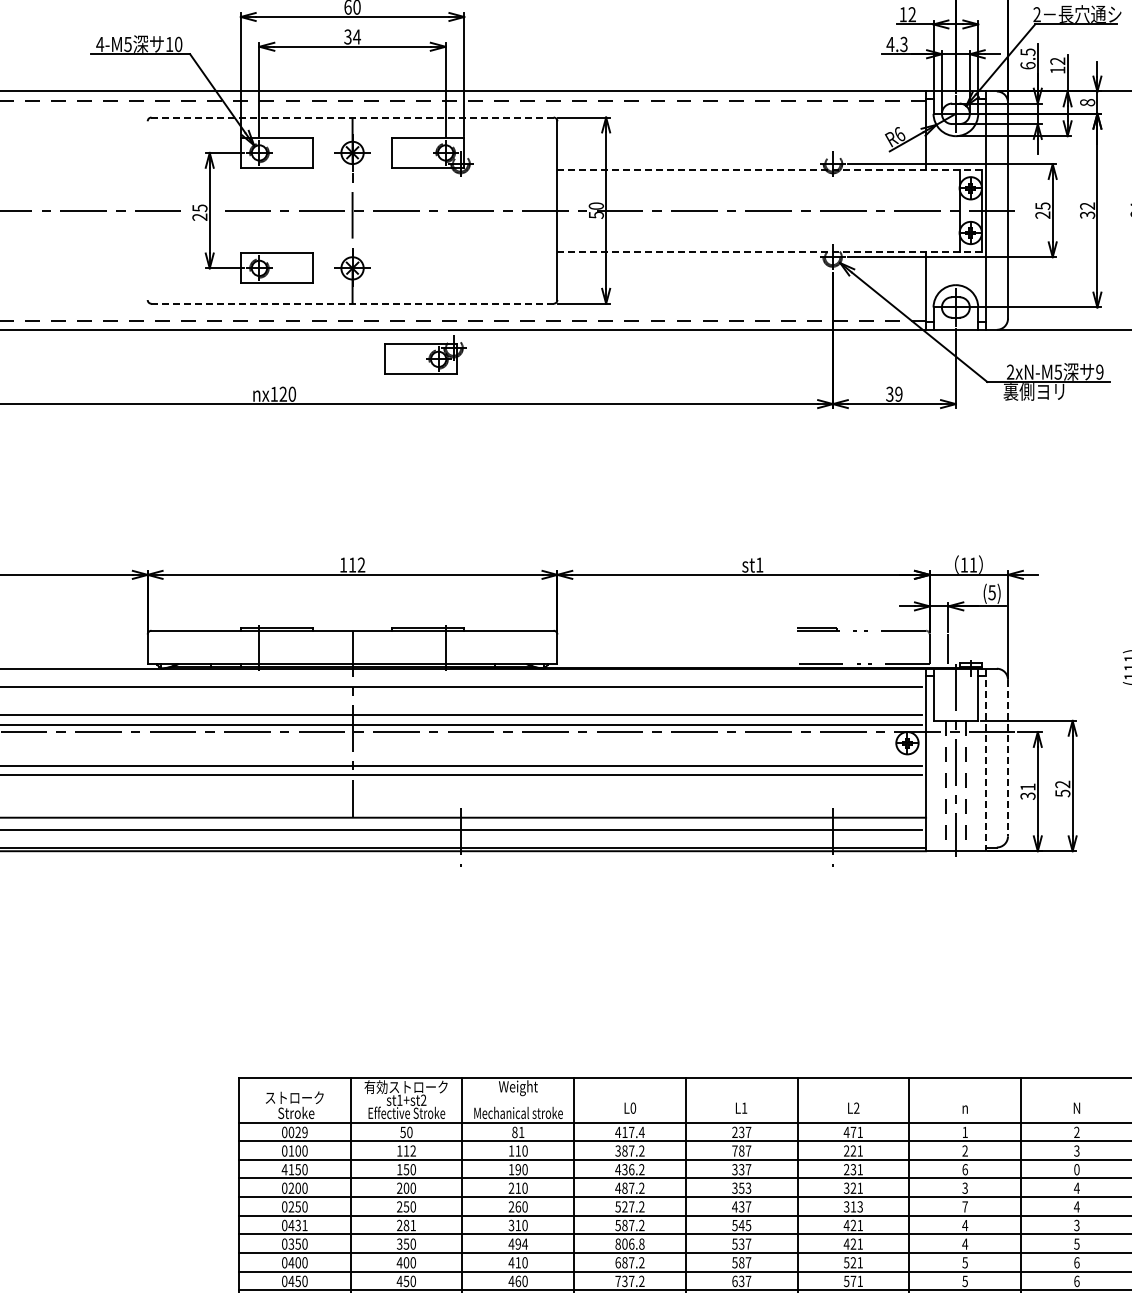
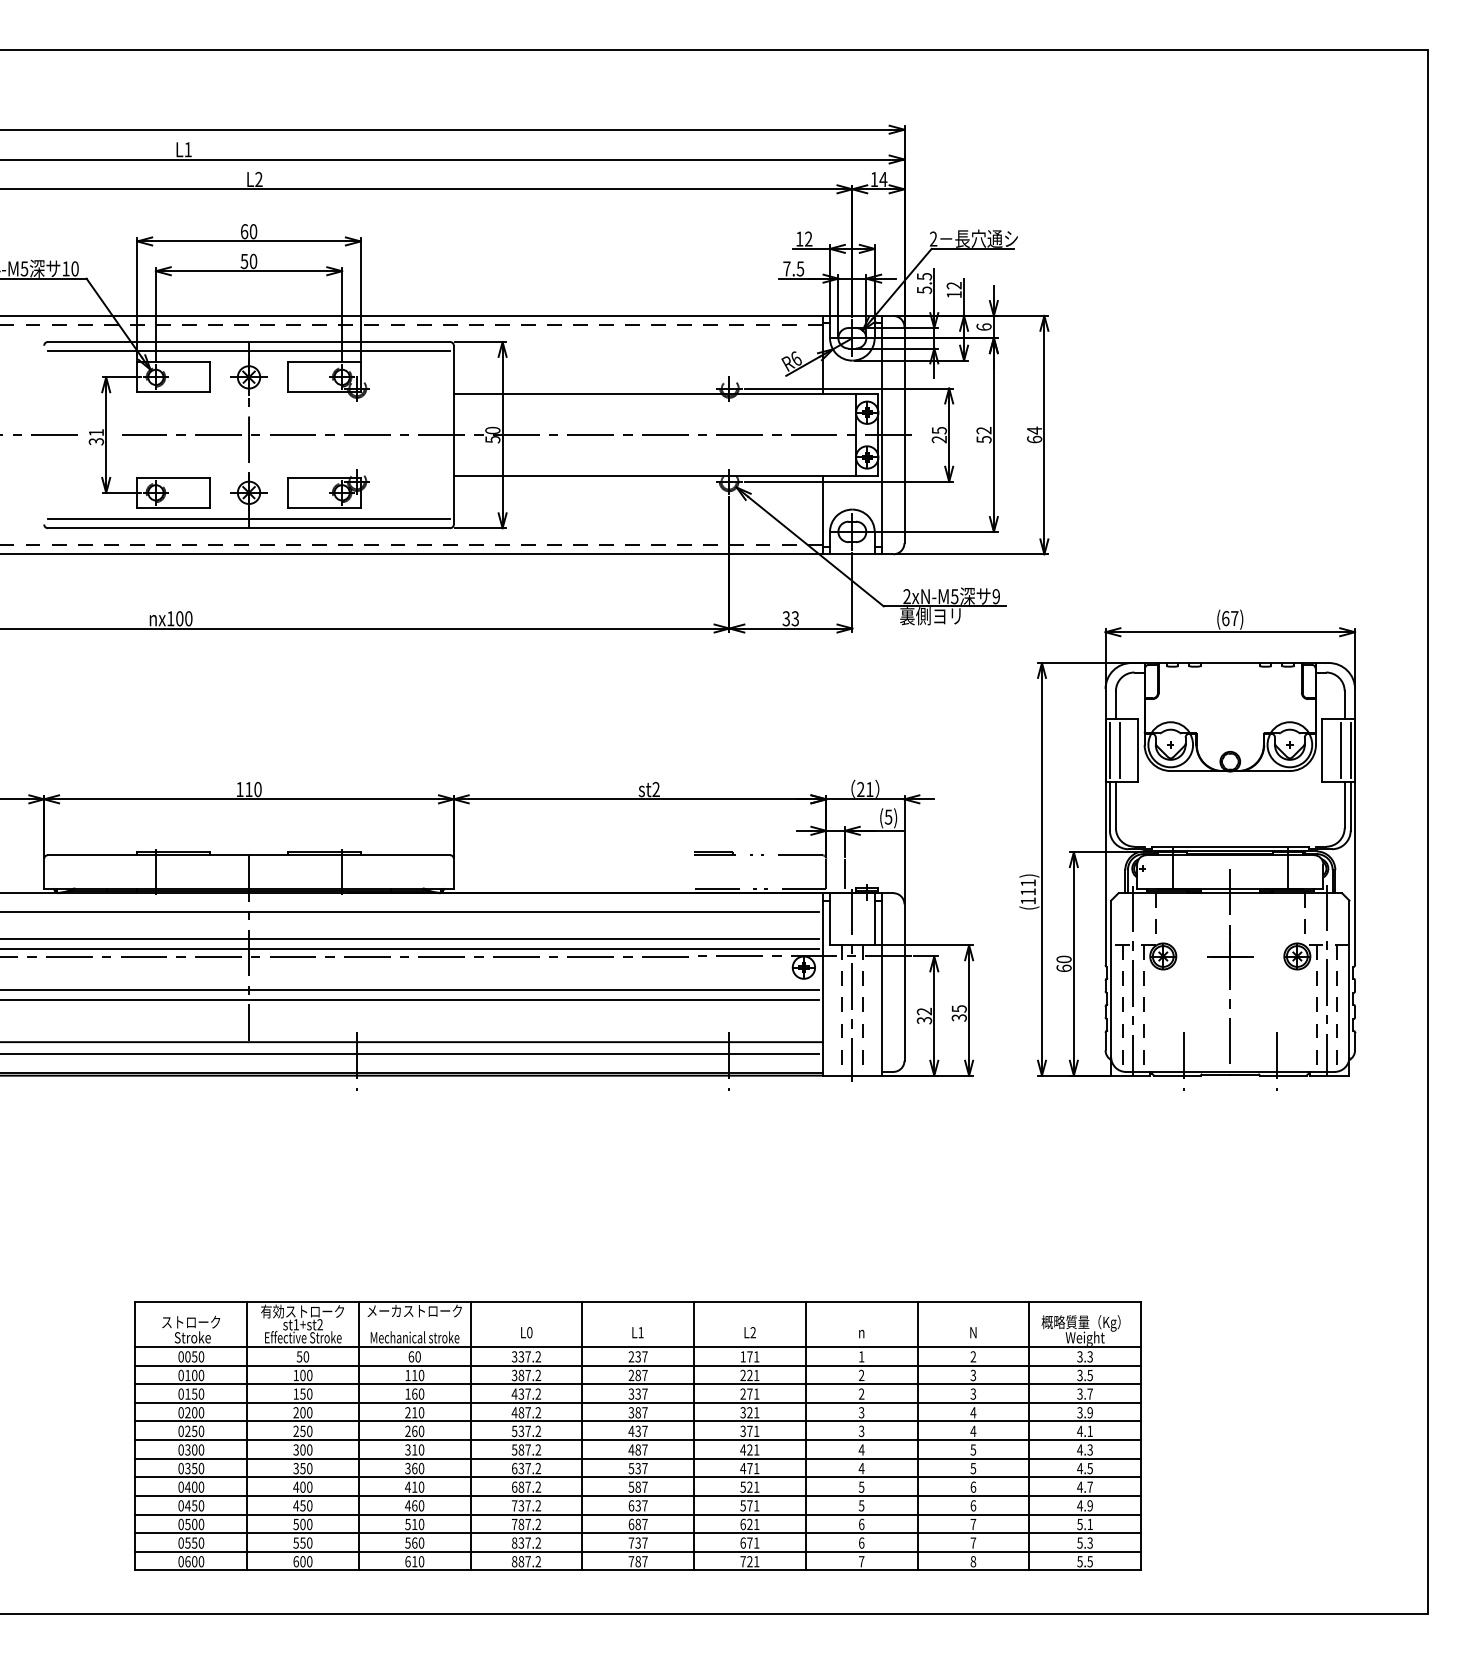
text: (353, 37) -> (249, 261), 34 -> 50
text: (897, 44) -> (793, 268), 4.3 -> 7.5
text: (1028, 65) -> (924, 289), 6.5 -> 5.5
text: (1087, 102) -> (983, 326), 8 -> 6
line: (353, 118) -> (249, 342), dashed -> solid
line: (352, 127) -> (248, 351), added
line: (770, 170) -> (666, 394), dashed -> solid
text: (200, 213) -> (96, 437), 25 -> 31
text: (1087, 215) -> (983, 439), 32 -> 52
line: (770, 252) -> (666, 476), dashed -> solid
line: (352, 294) -> (248, 518), added
line: (353, 304) -> (249, 528), dashed -> solid
part: (425, 355) -> (328, 488), moved
text: (283, 394) -> (179, 618), nx120 -> nx100
text: (898, 394) -> (794, 618), 39 -> 33
text: (964, 564) -> (860, 788), 11 -> 21
text: (361, 565) -> (257, 789), 112 -> 110
text: (759, 565) -> (655, 789), st1 -> st2
line: (1008, 759) -> (904, 983), dashed -> solid
line: (986, 760) -> (882, 984), dashed -> solid
text: (1027, 787) -> (923, 1011), 31 -> 32
text: (1062, 789) -> (958, 1013), 52 -> 35
text: (518, 1088) -> (414, 1312), Weight -> メーカストローク
text: (302, 1132) -> (198, 1356), 0029 -> 0050
text: (518, 1132) -> (414, 1356), 81 -> 60
text: (630, 1132) -> (526, 1356), 417.4 -> 337.2
text: (847, 1132) -> (743, 1356), 471 -> 171
text: (410, 1151) -> (306, 1375), 112 -> 100
text: (735, 1151) -> (631, 1375), 787 -> 287
text: (285, 1169) -> (181, 1393), 4150 -> 0150
text: (518, 1169) -> (414, 1393), 190 -> 160
text: (631, 1169) -> (527, 1393), 436.2 -> 437.2
text: (853, 1169) -> (749, 1393), 231 -> 271
text: (965, 1169) -> (861, 1393), 6 -> 2
text: (1077, 1169) -> (973, 1393), 0 -> 3
text: (745, 1188) -> (641, 1412), 353 -> 387
text: (625, 1207) -> (521, 1431), 527.2 -> 537.2
text: (857, 1207) -> (753, 1431), 313 -> 371
text: (965, 1207) -> (861, 1431), 7 -> 3
text: (298, 1225) -> (194, 1449), 0431 -> 0300
text: (406, 1225) -> (302, 1449), 281 -> 300
text: (741, 1225) -> (637, 1449), 545 -> 487
text: (1077, 1225) -> (973, 1449), 3 -> 5
text: (518, 1244) -> (414, 1468), 494 -> 360
text: (630, 1244) -> (526, 1468), 806.8 -> 637.2
text: (853, 1244) -> (749, 1468), 421 -> 471

